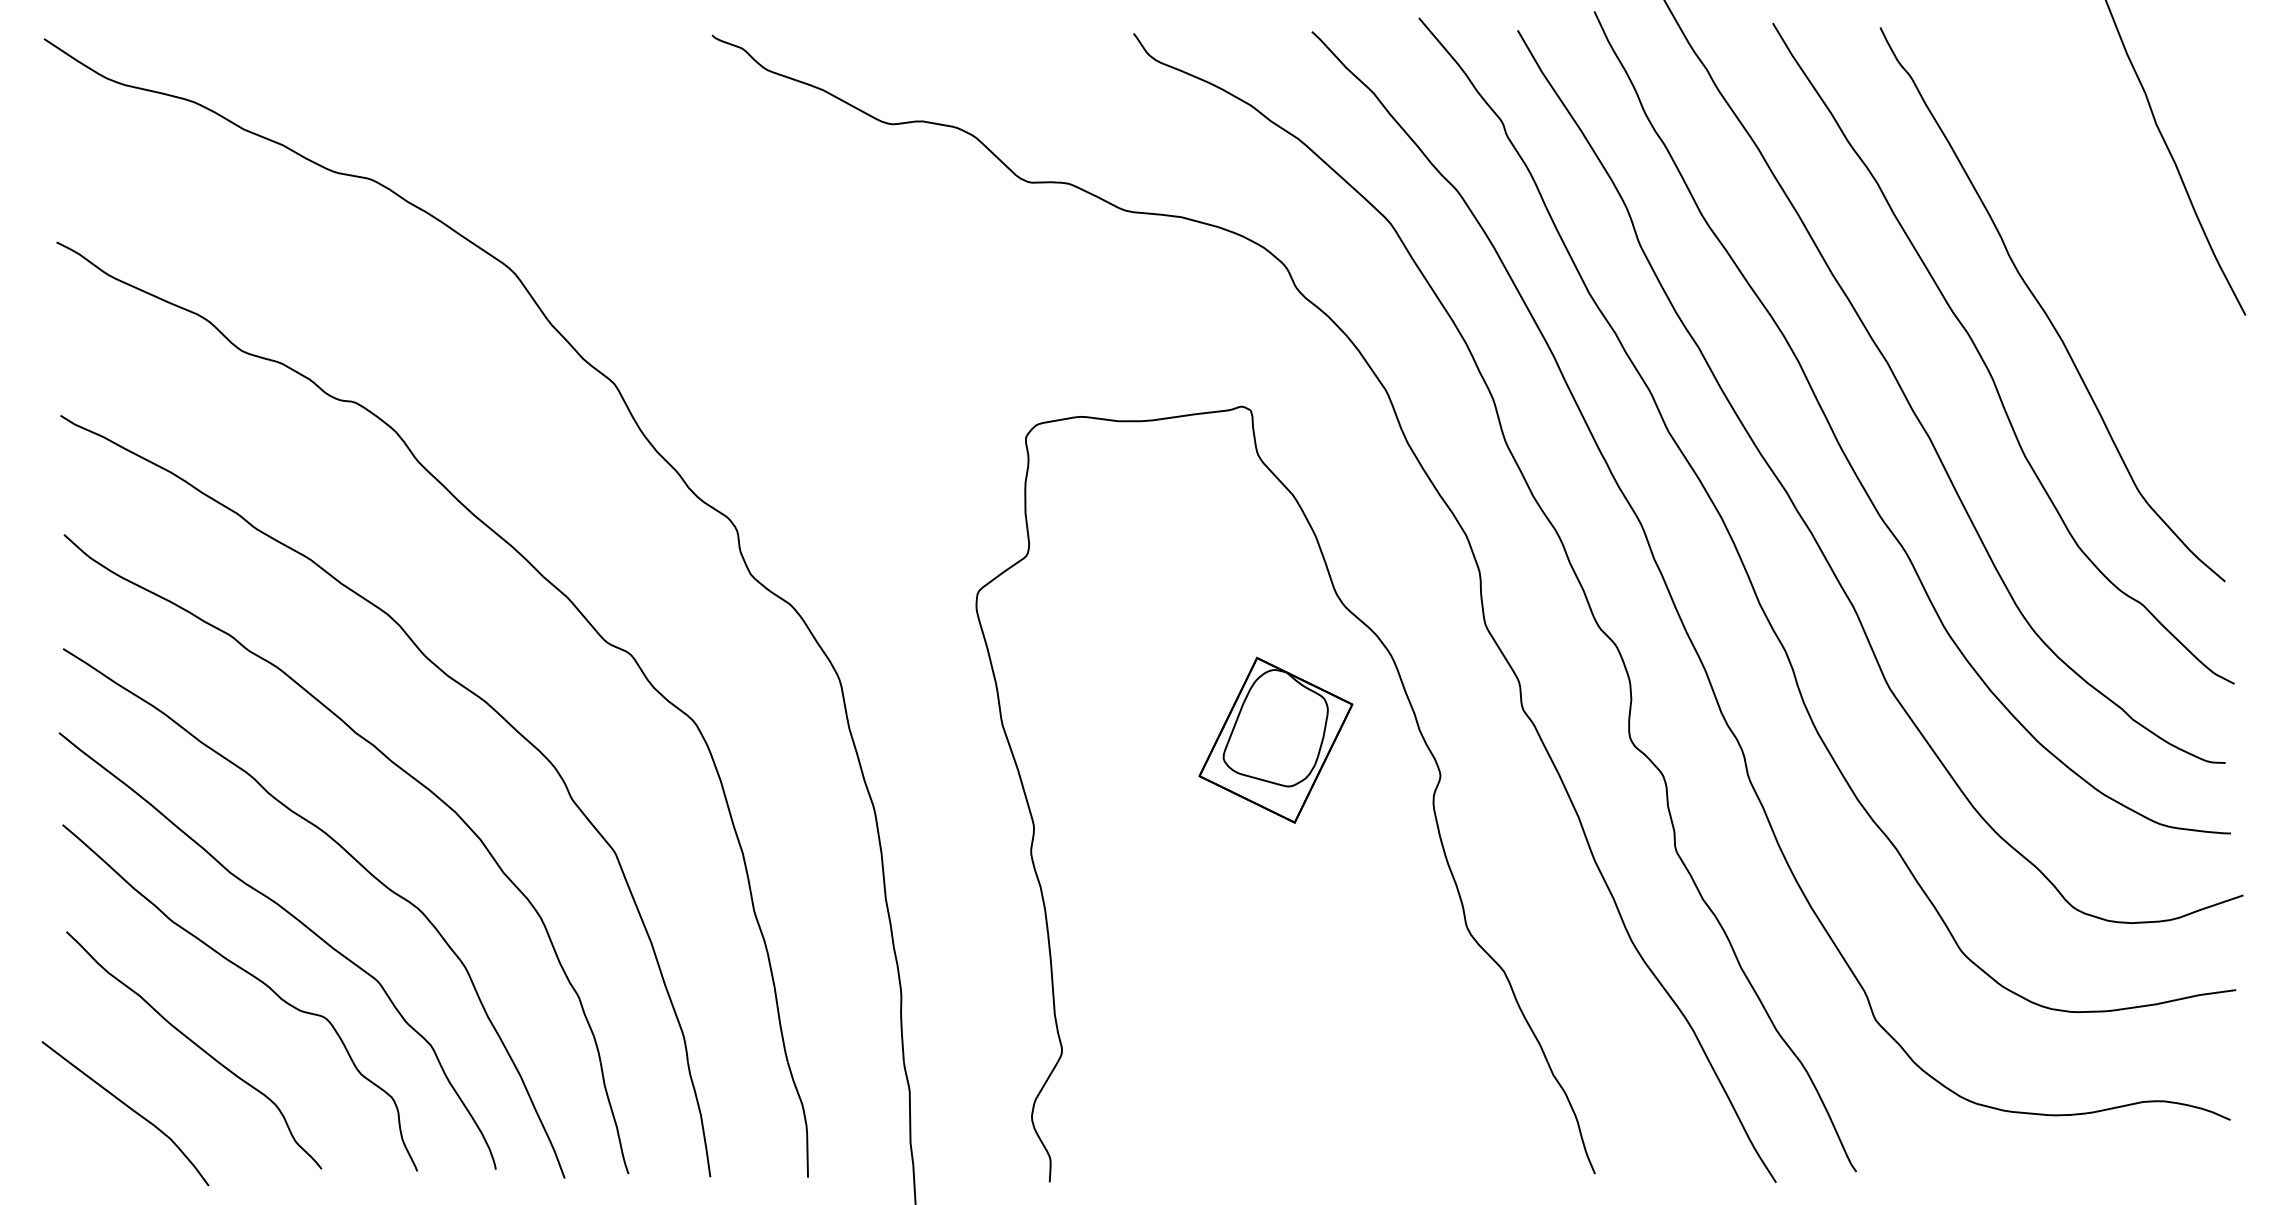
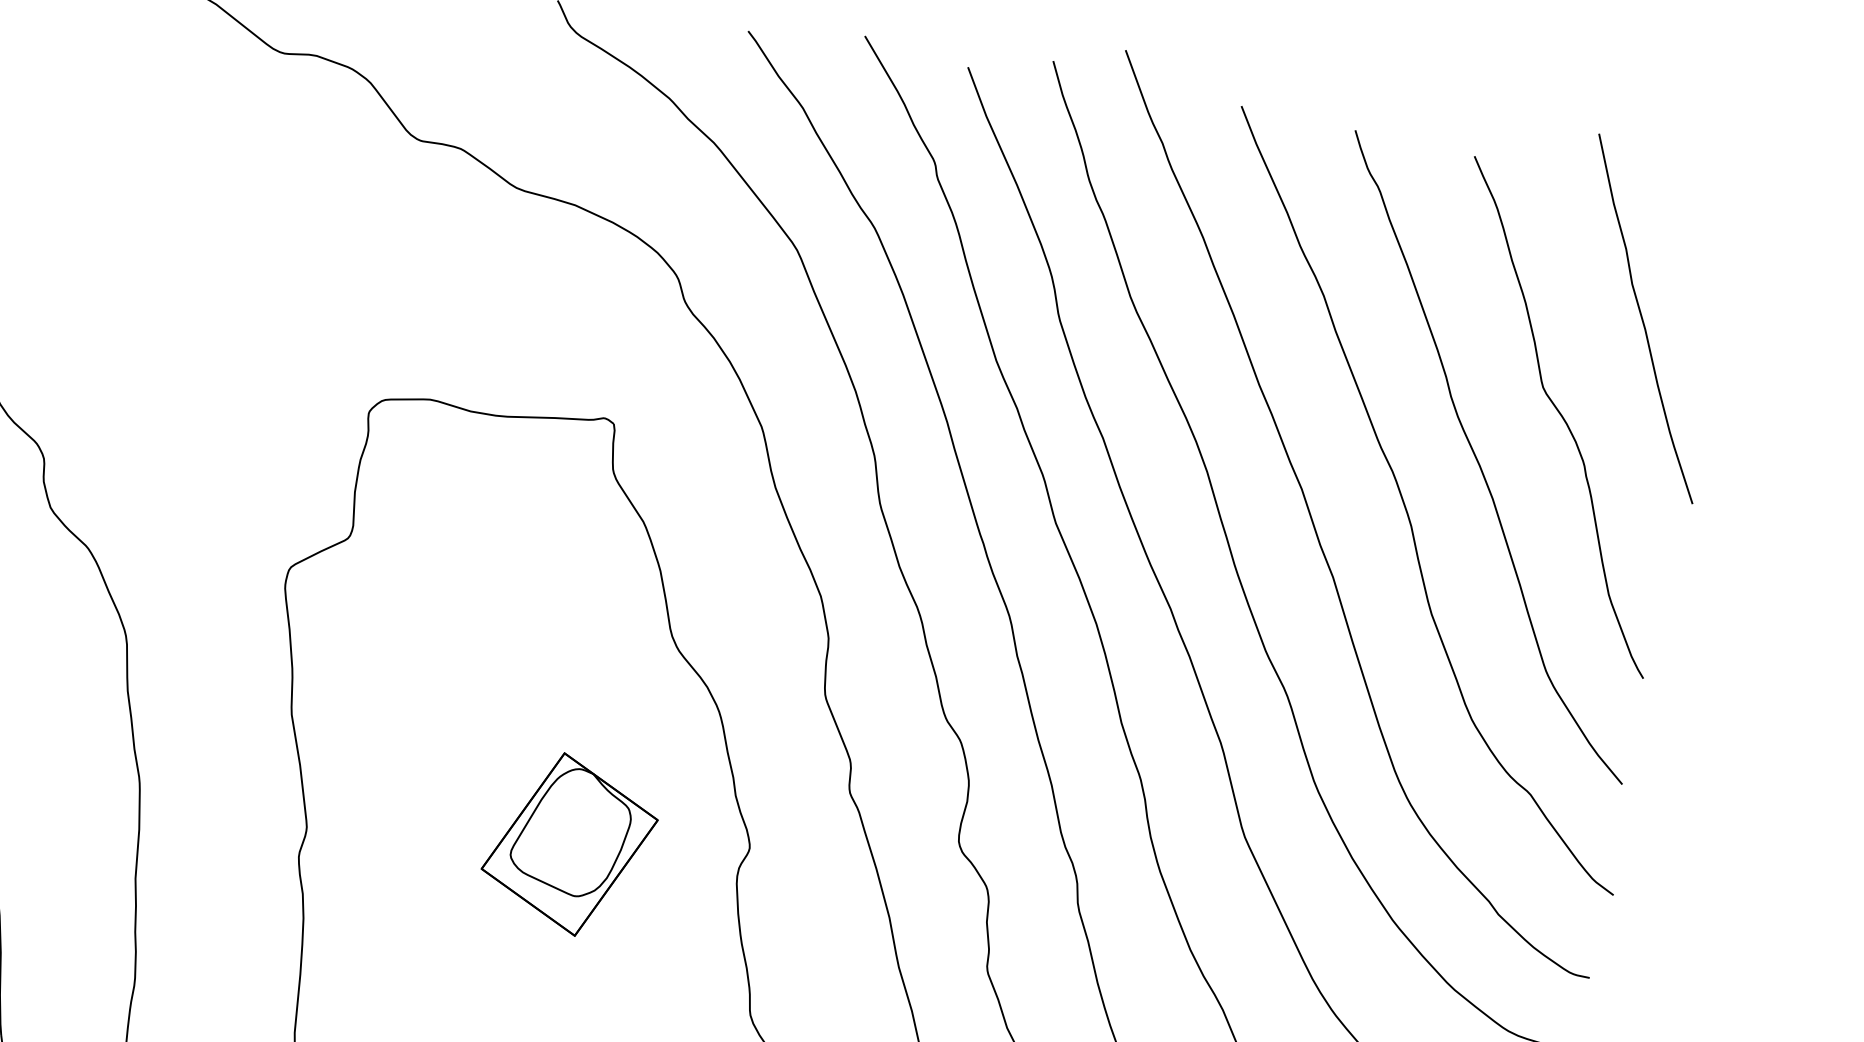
curve: (2111, 255) -> (1560, 415), added
part: (1275, 739) -> (569, 843), moved

